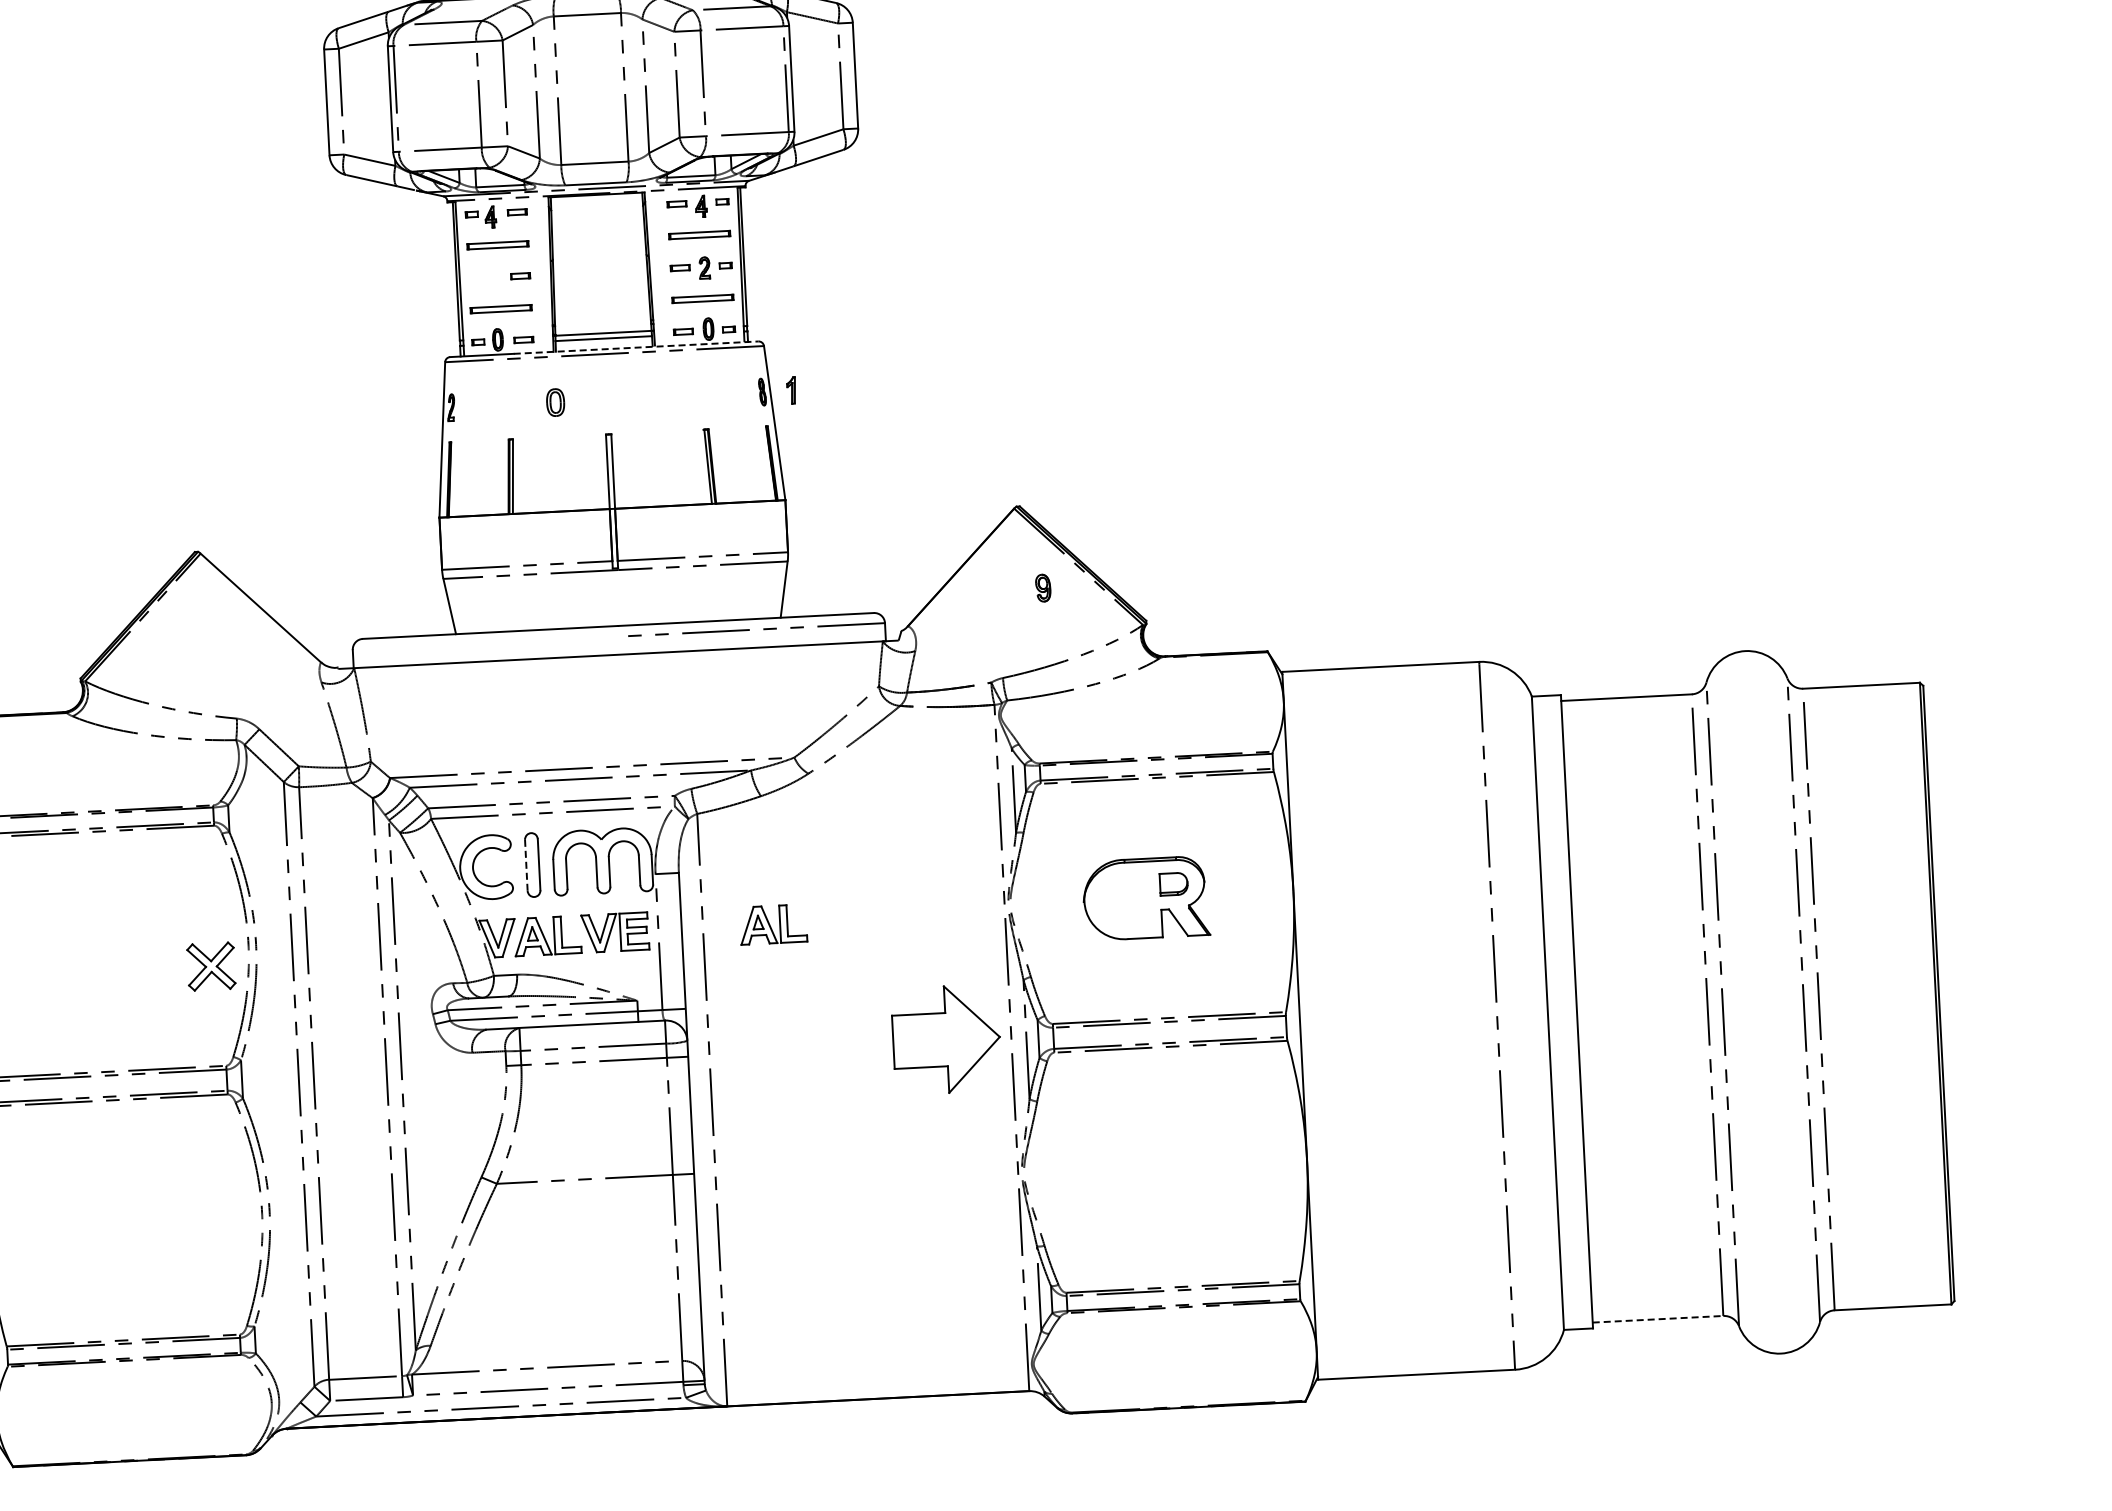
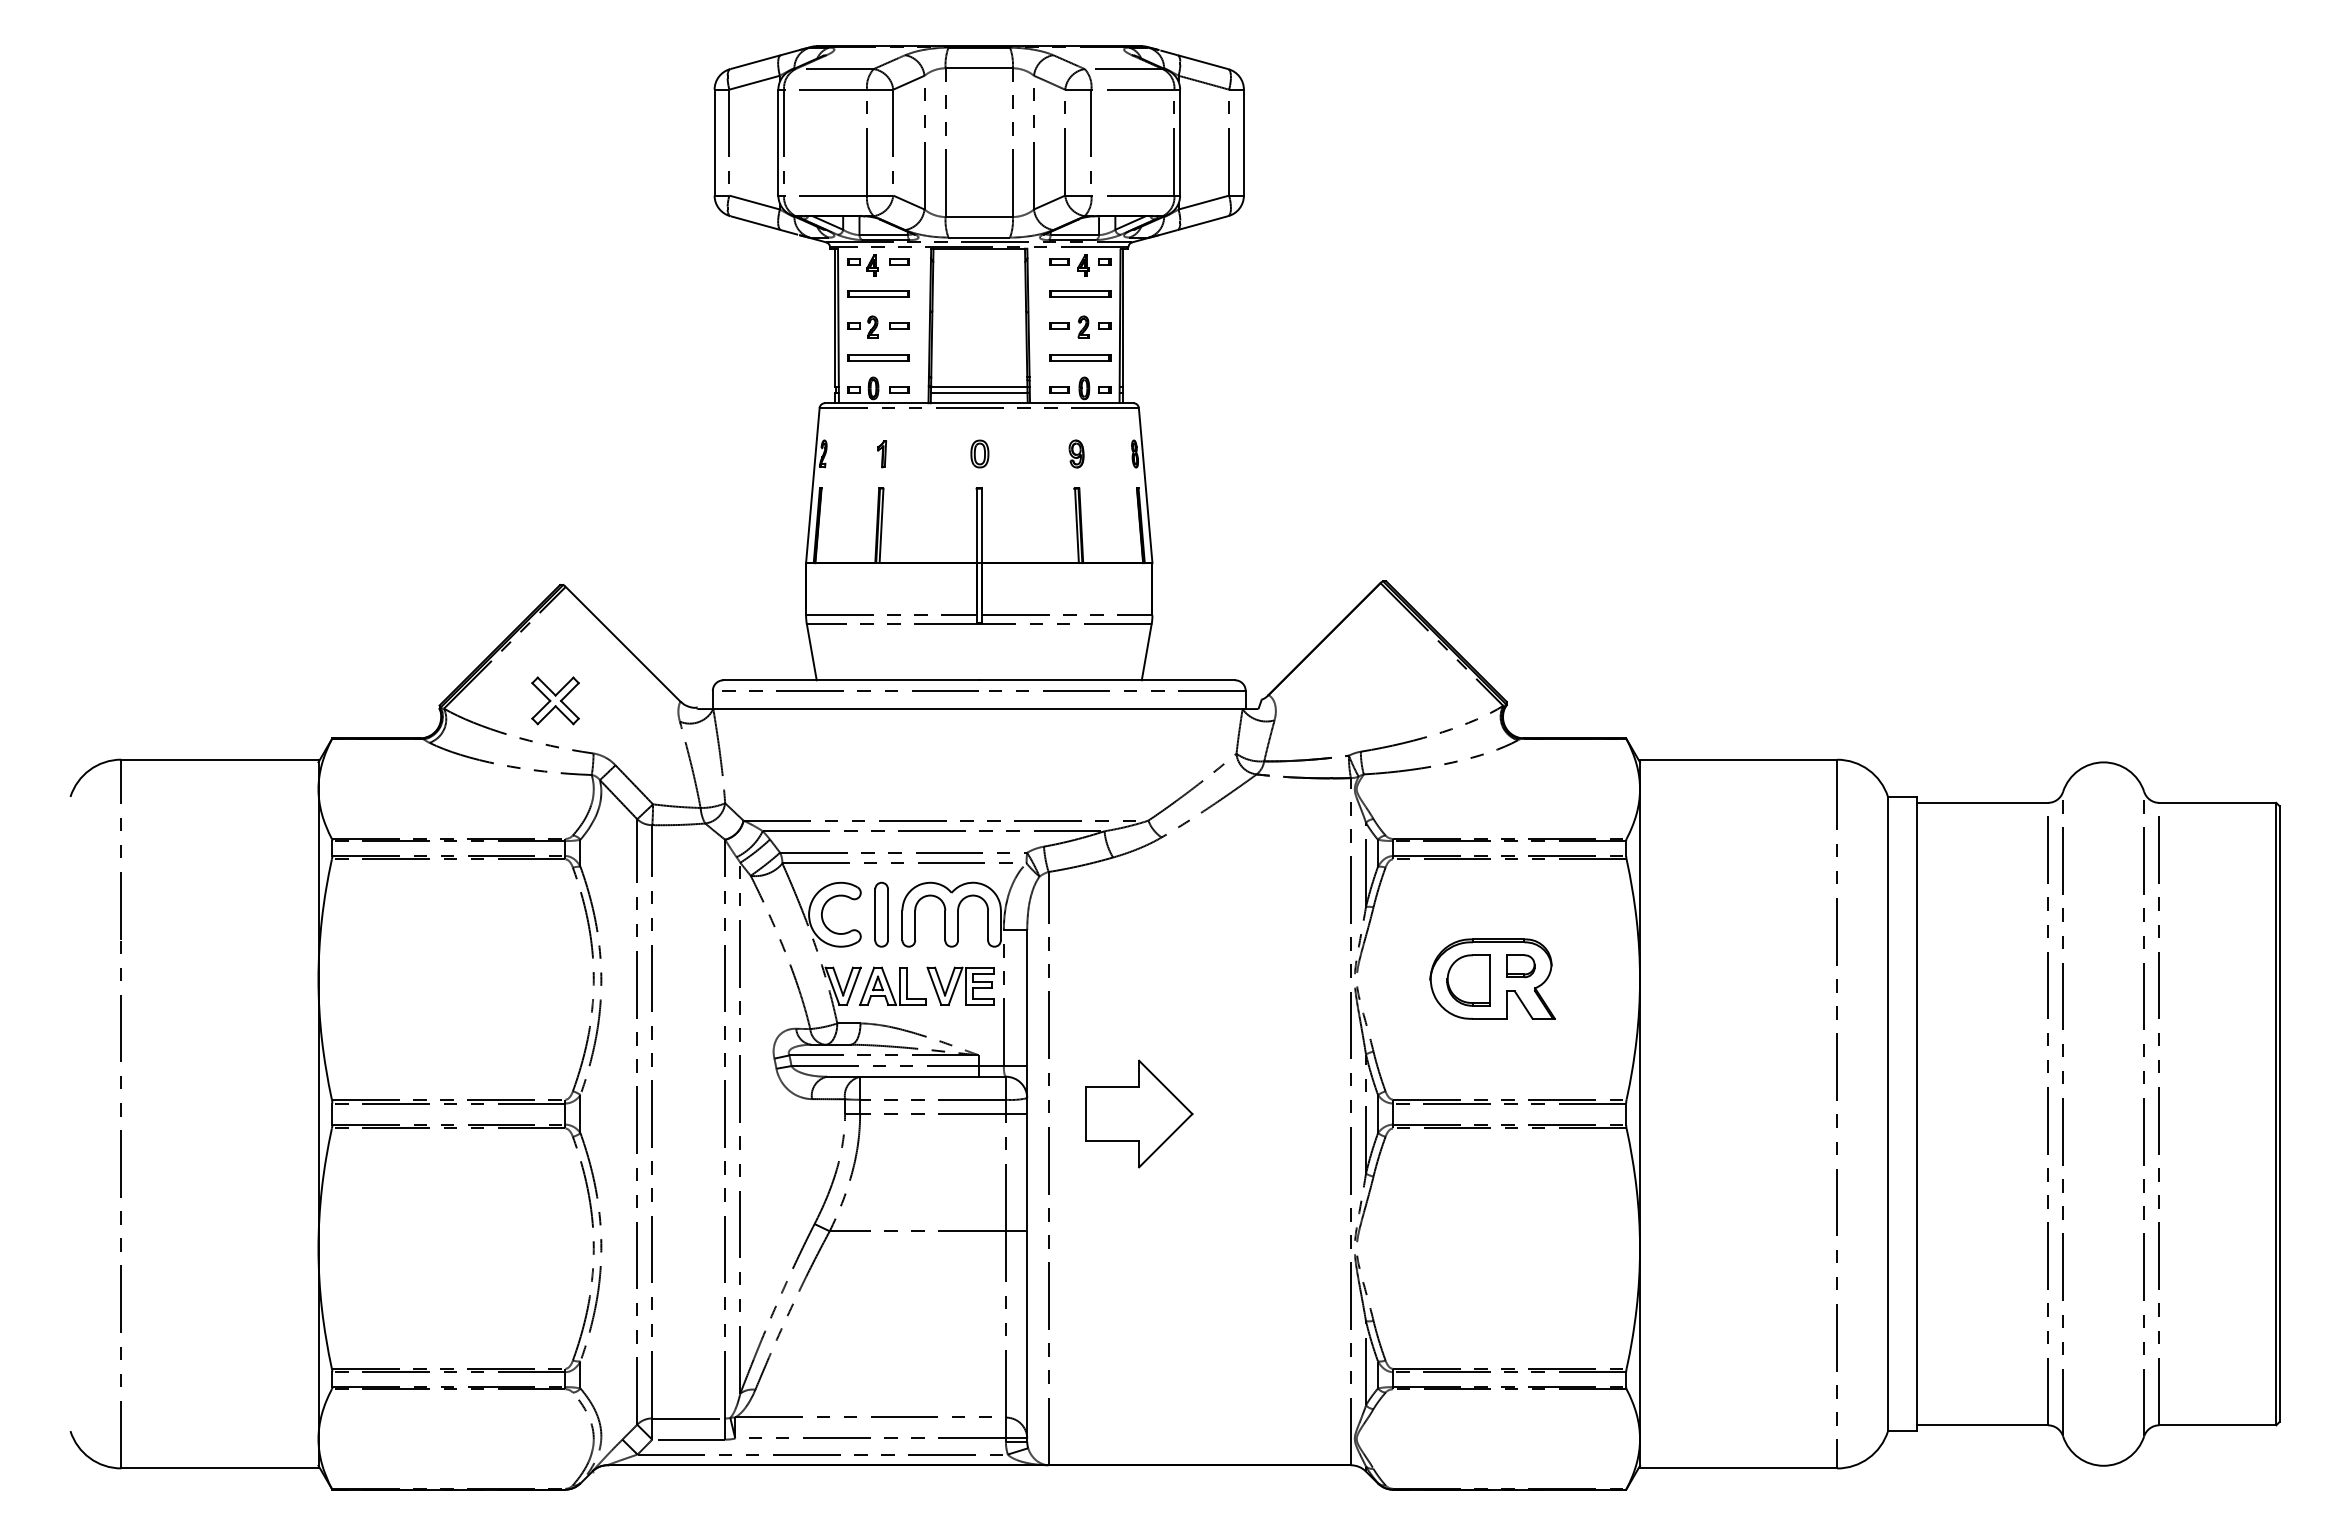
part: (483, 278) -> (862, 326), added
line: (636, 347) -> (1011, 403), dashed -> solid
part: (791, 391) -> (882, 454), moved
part: (555, 402) -> (979, 453), moved
part: (1043, 587) -> (1076, 453), moved
line: (483, 643) -> (843, 690), added
line: (526, 865) -> (875, 914), dashed -> solid
part: (1122, 901) -> (1468, 980), added
part: (772, 923) -> (1118, 985), removed
part: (211, 966) -> (555, 700), moved
part: (946, 1039) -> (1139, 1113), moved
line: (1659, 1319) -> (1983, 1425), dashed -> solid

